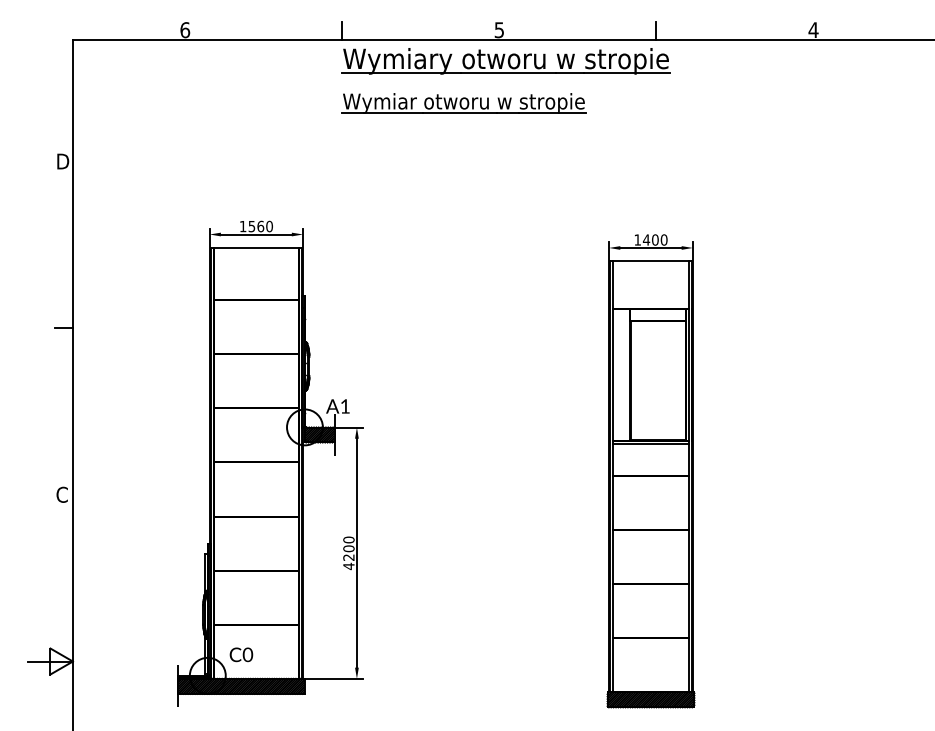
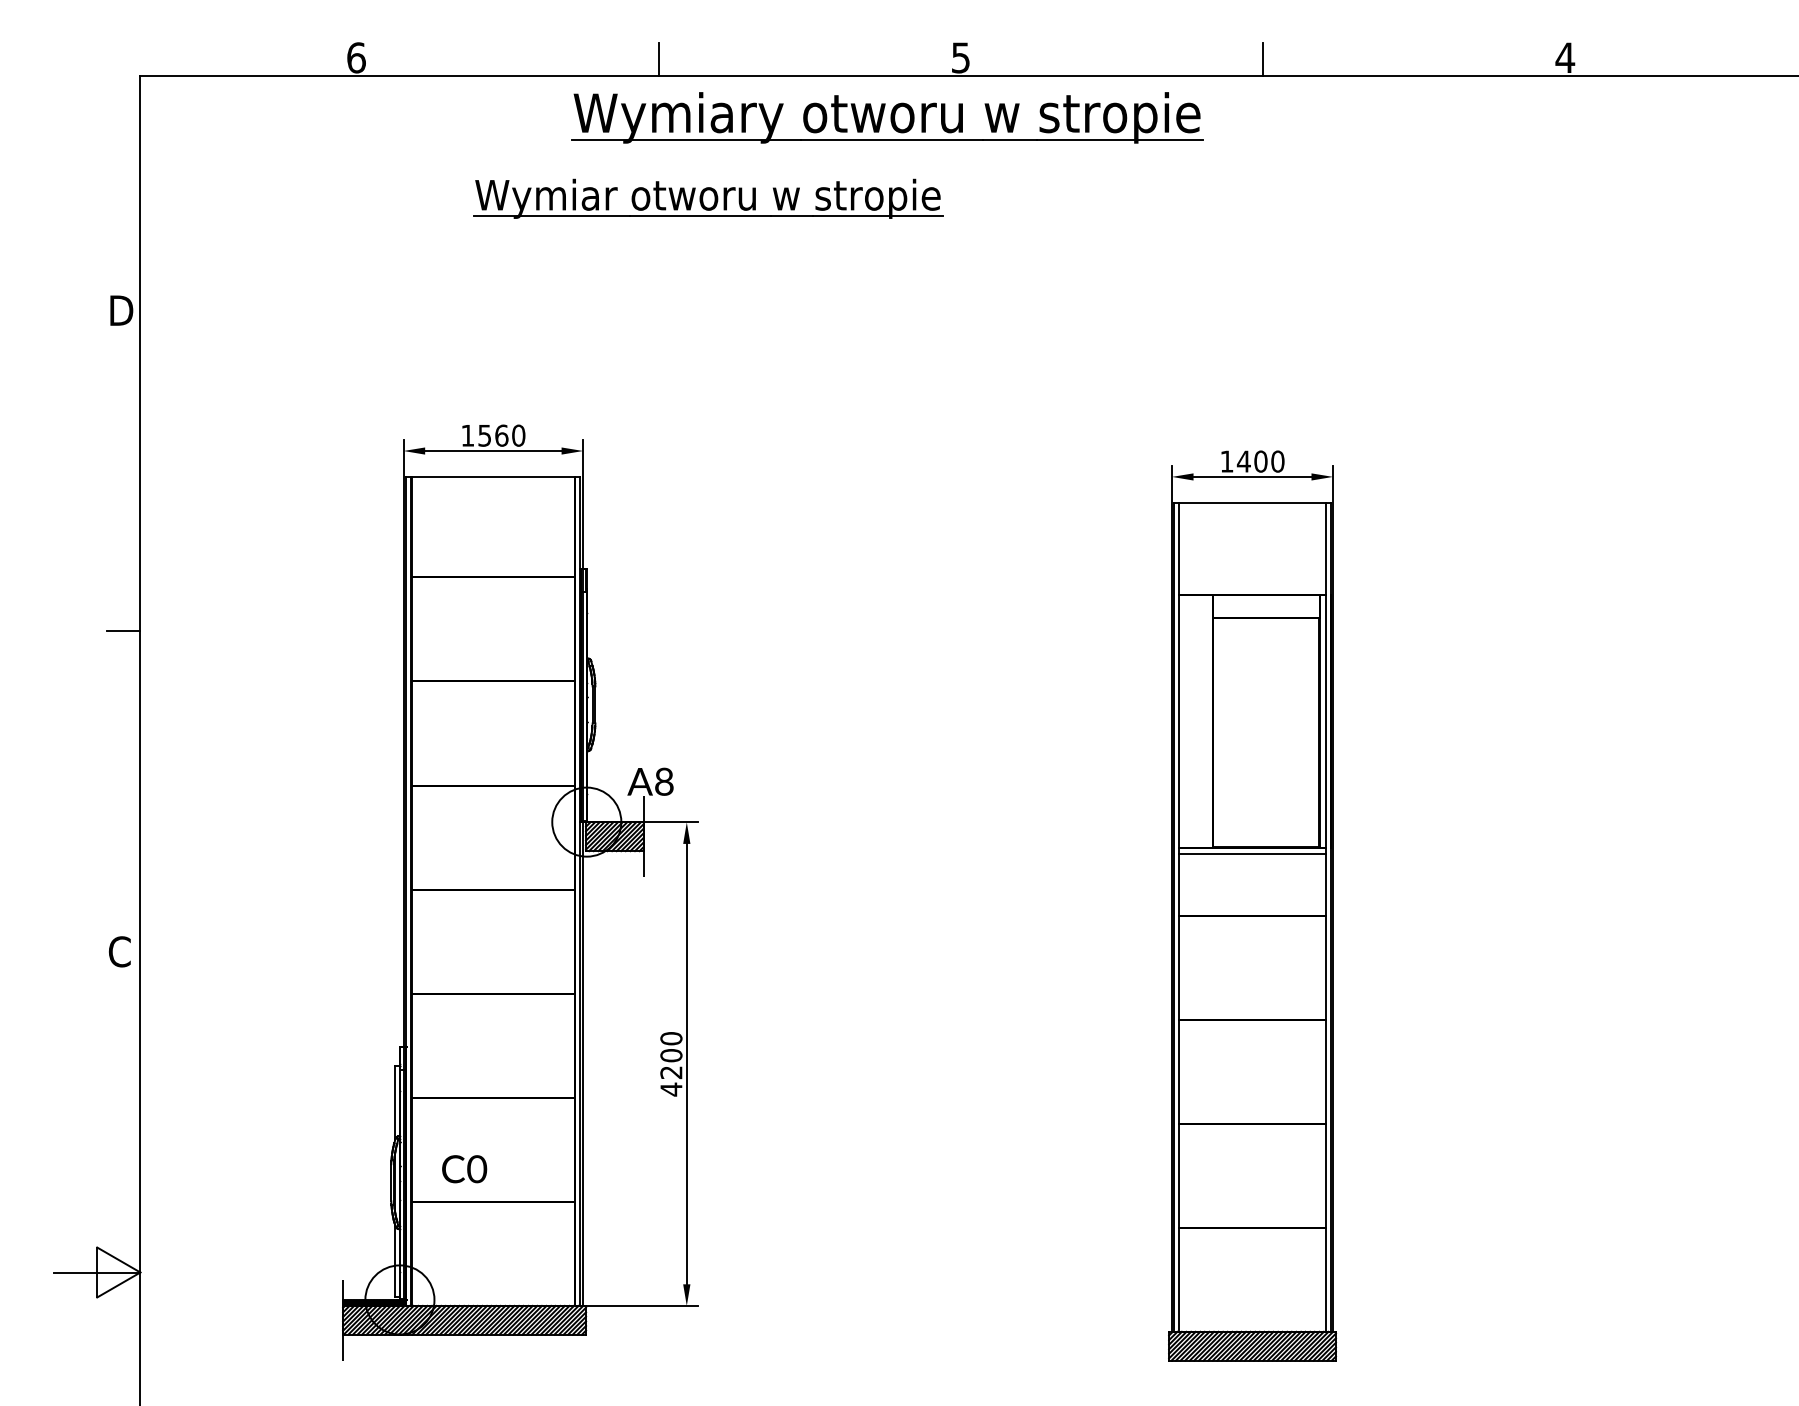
part: (505, 61) -> (886, 118), moved
part: (463, 103) -> (707, 198), moved
text: (345, 406) -> (664, 781), A1 -> A8
text: (241, 654) -> (464, 1168), moved

